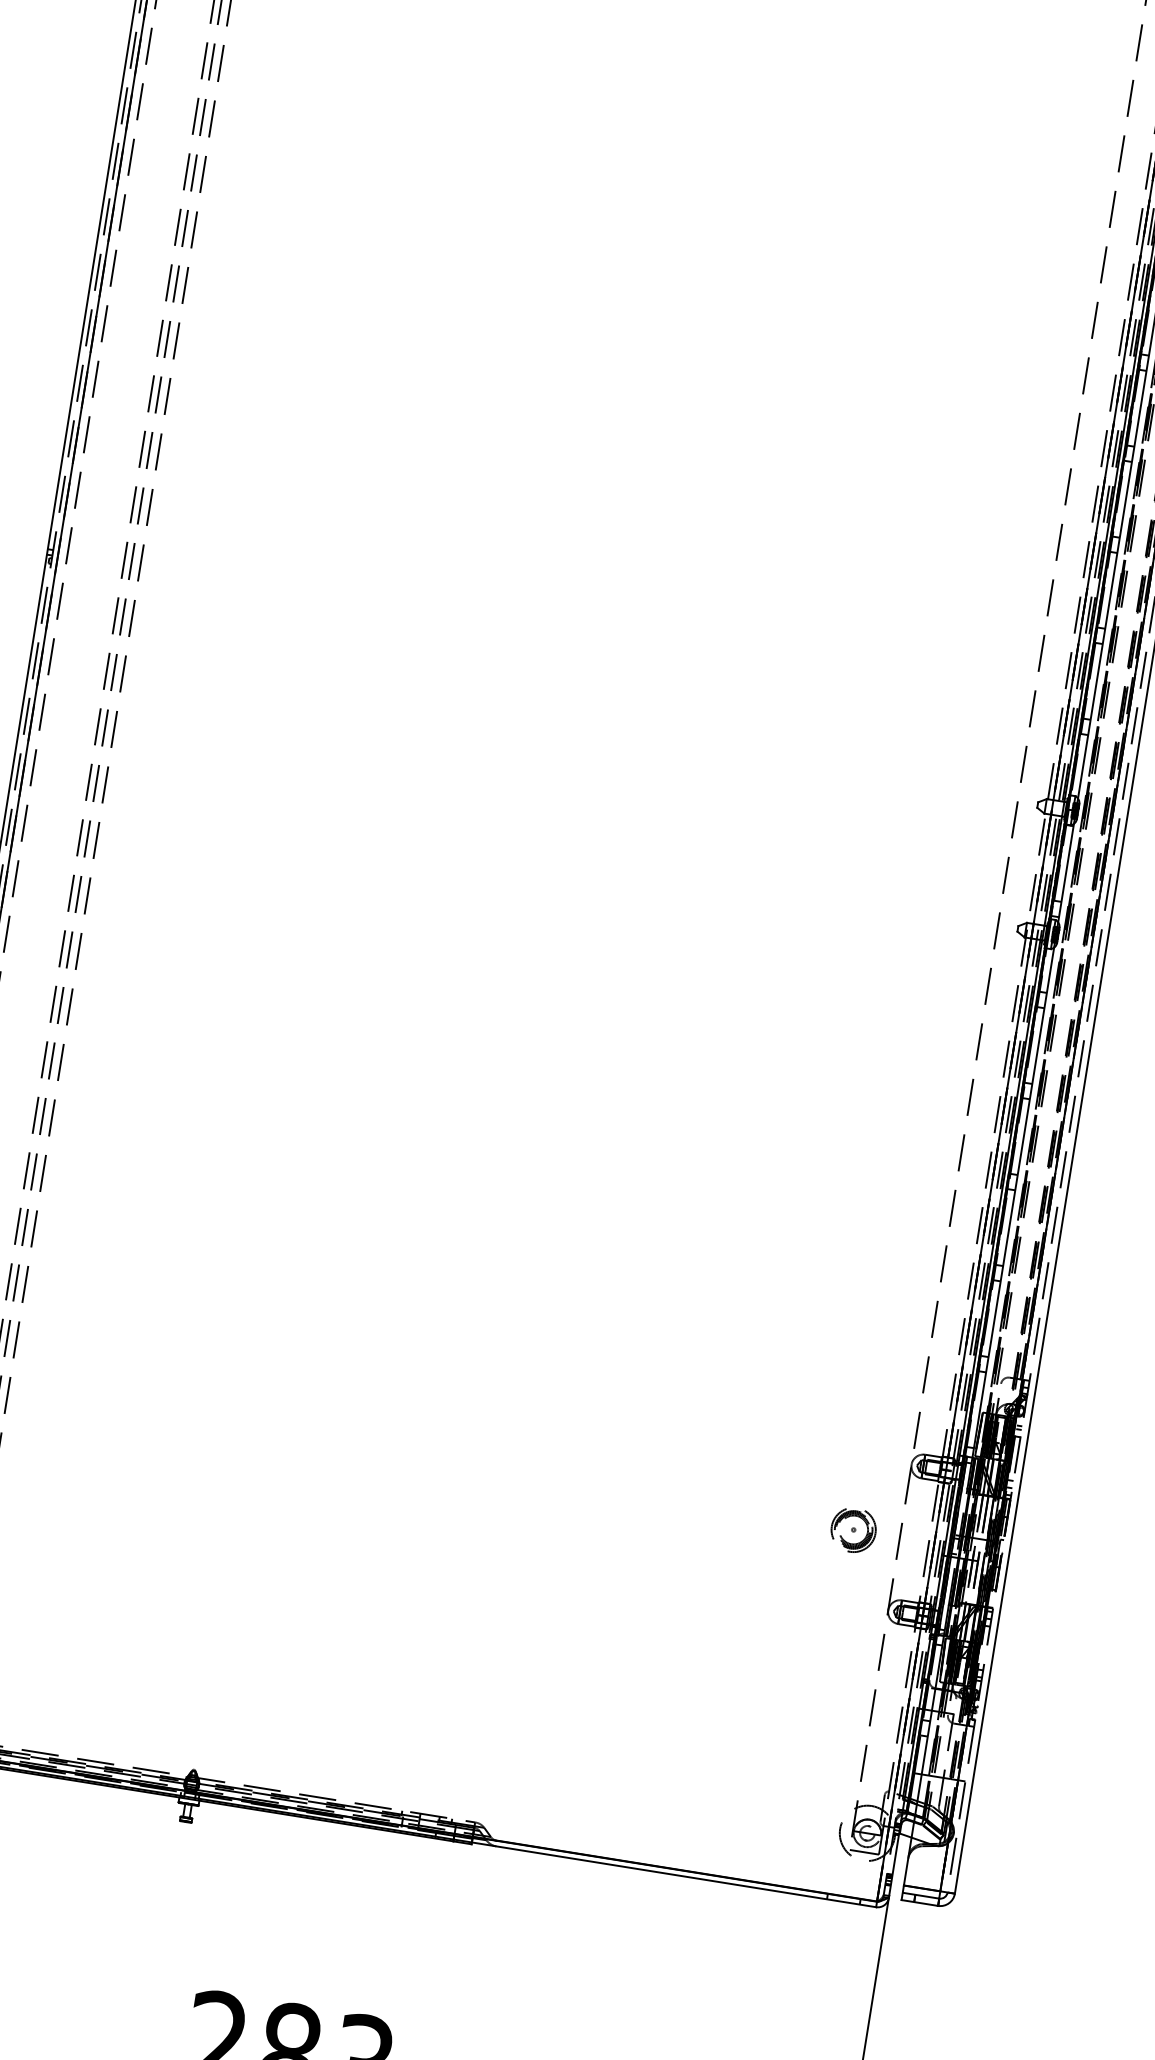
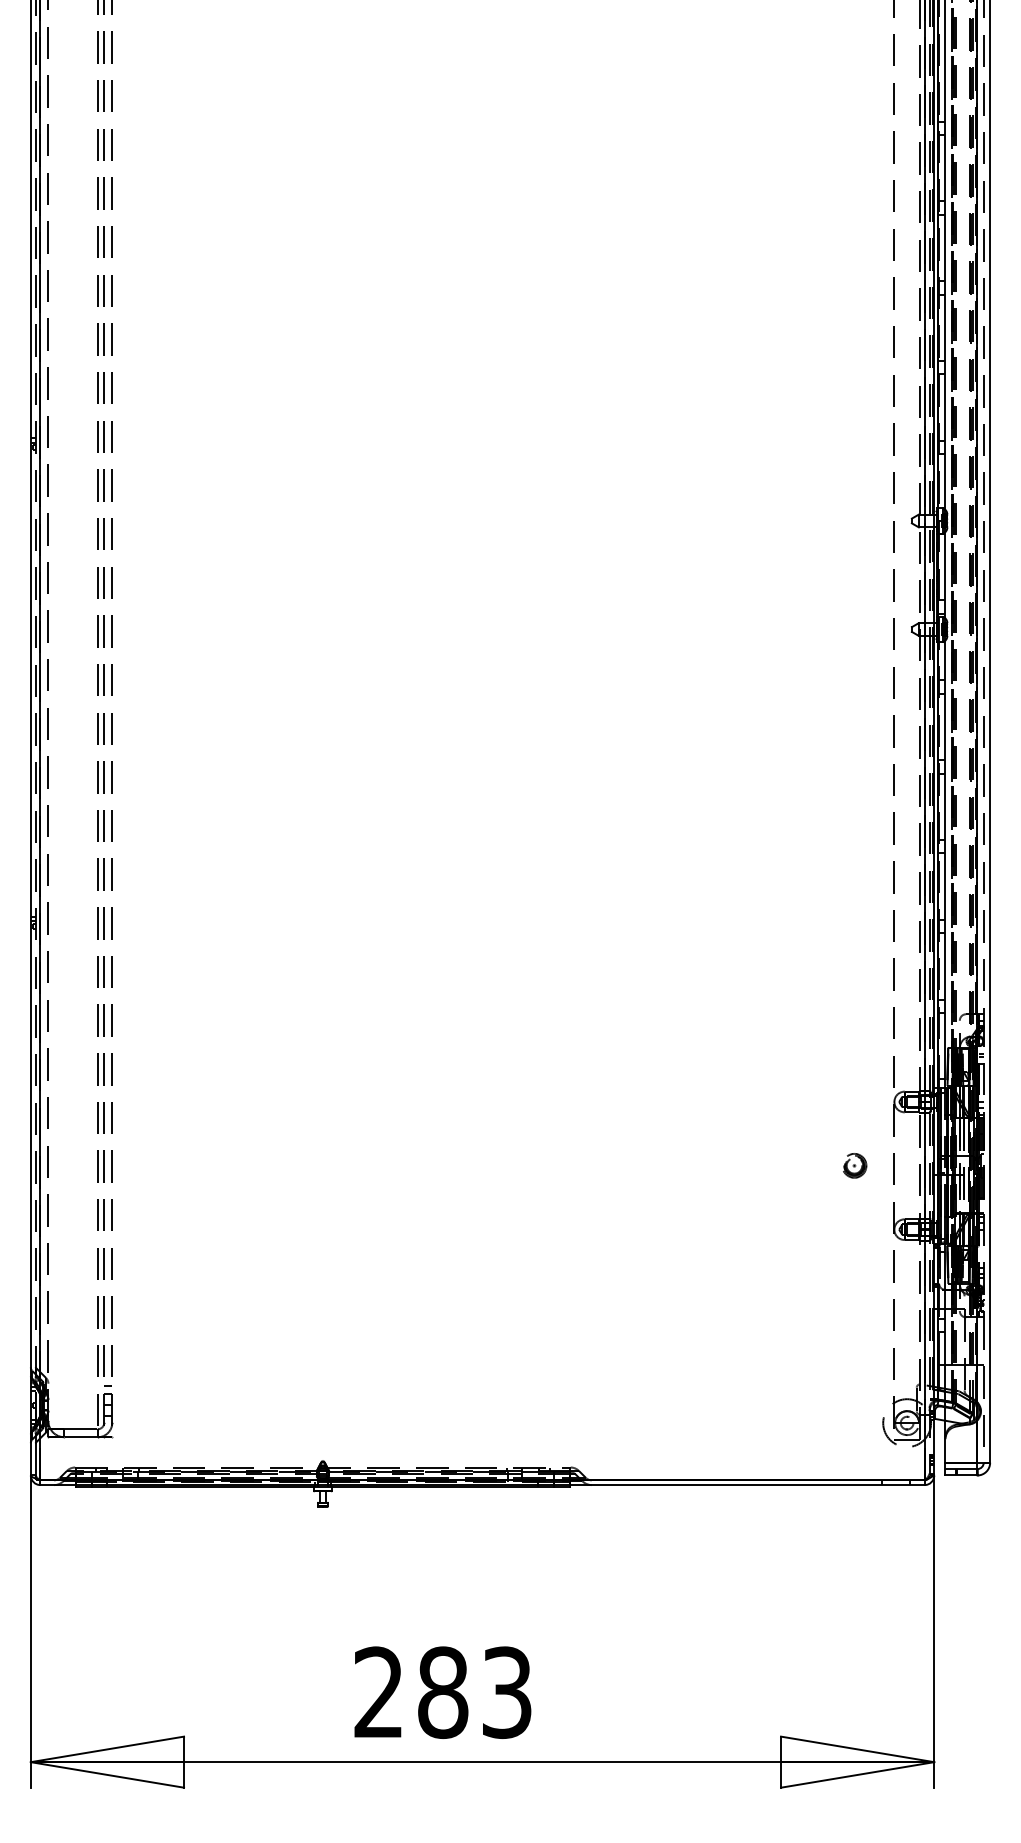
part: (855, 1530) -> (855, 1165), size x0.62

